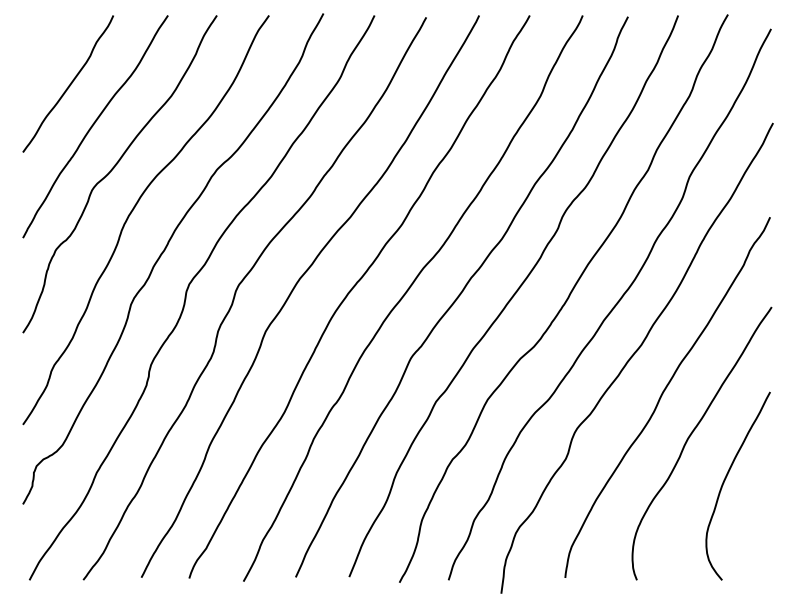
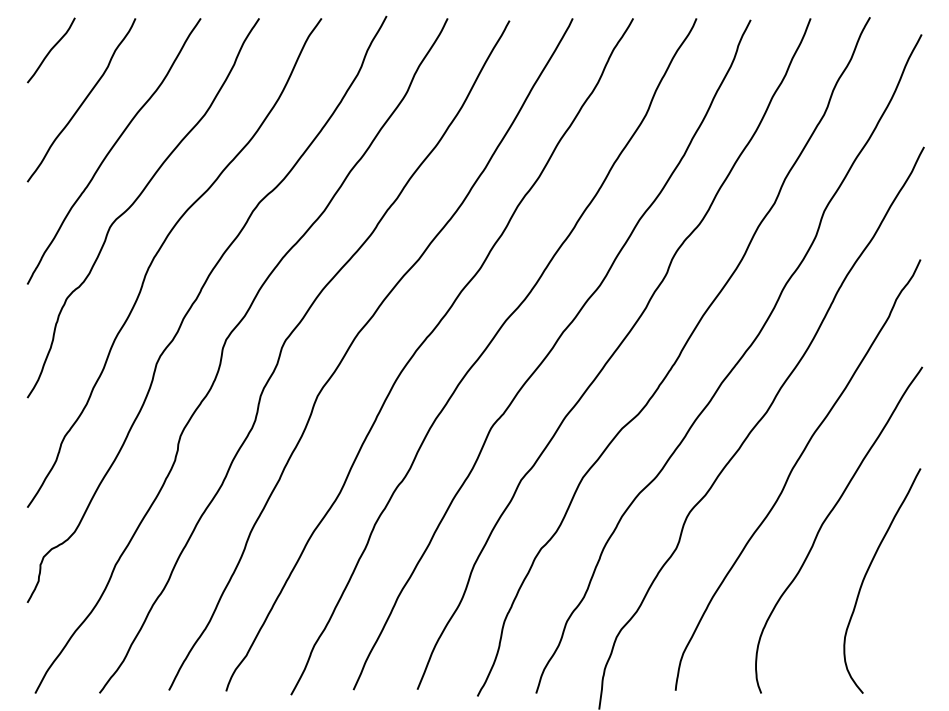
curve: (43, 42) -> (51, 50), added

